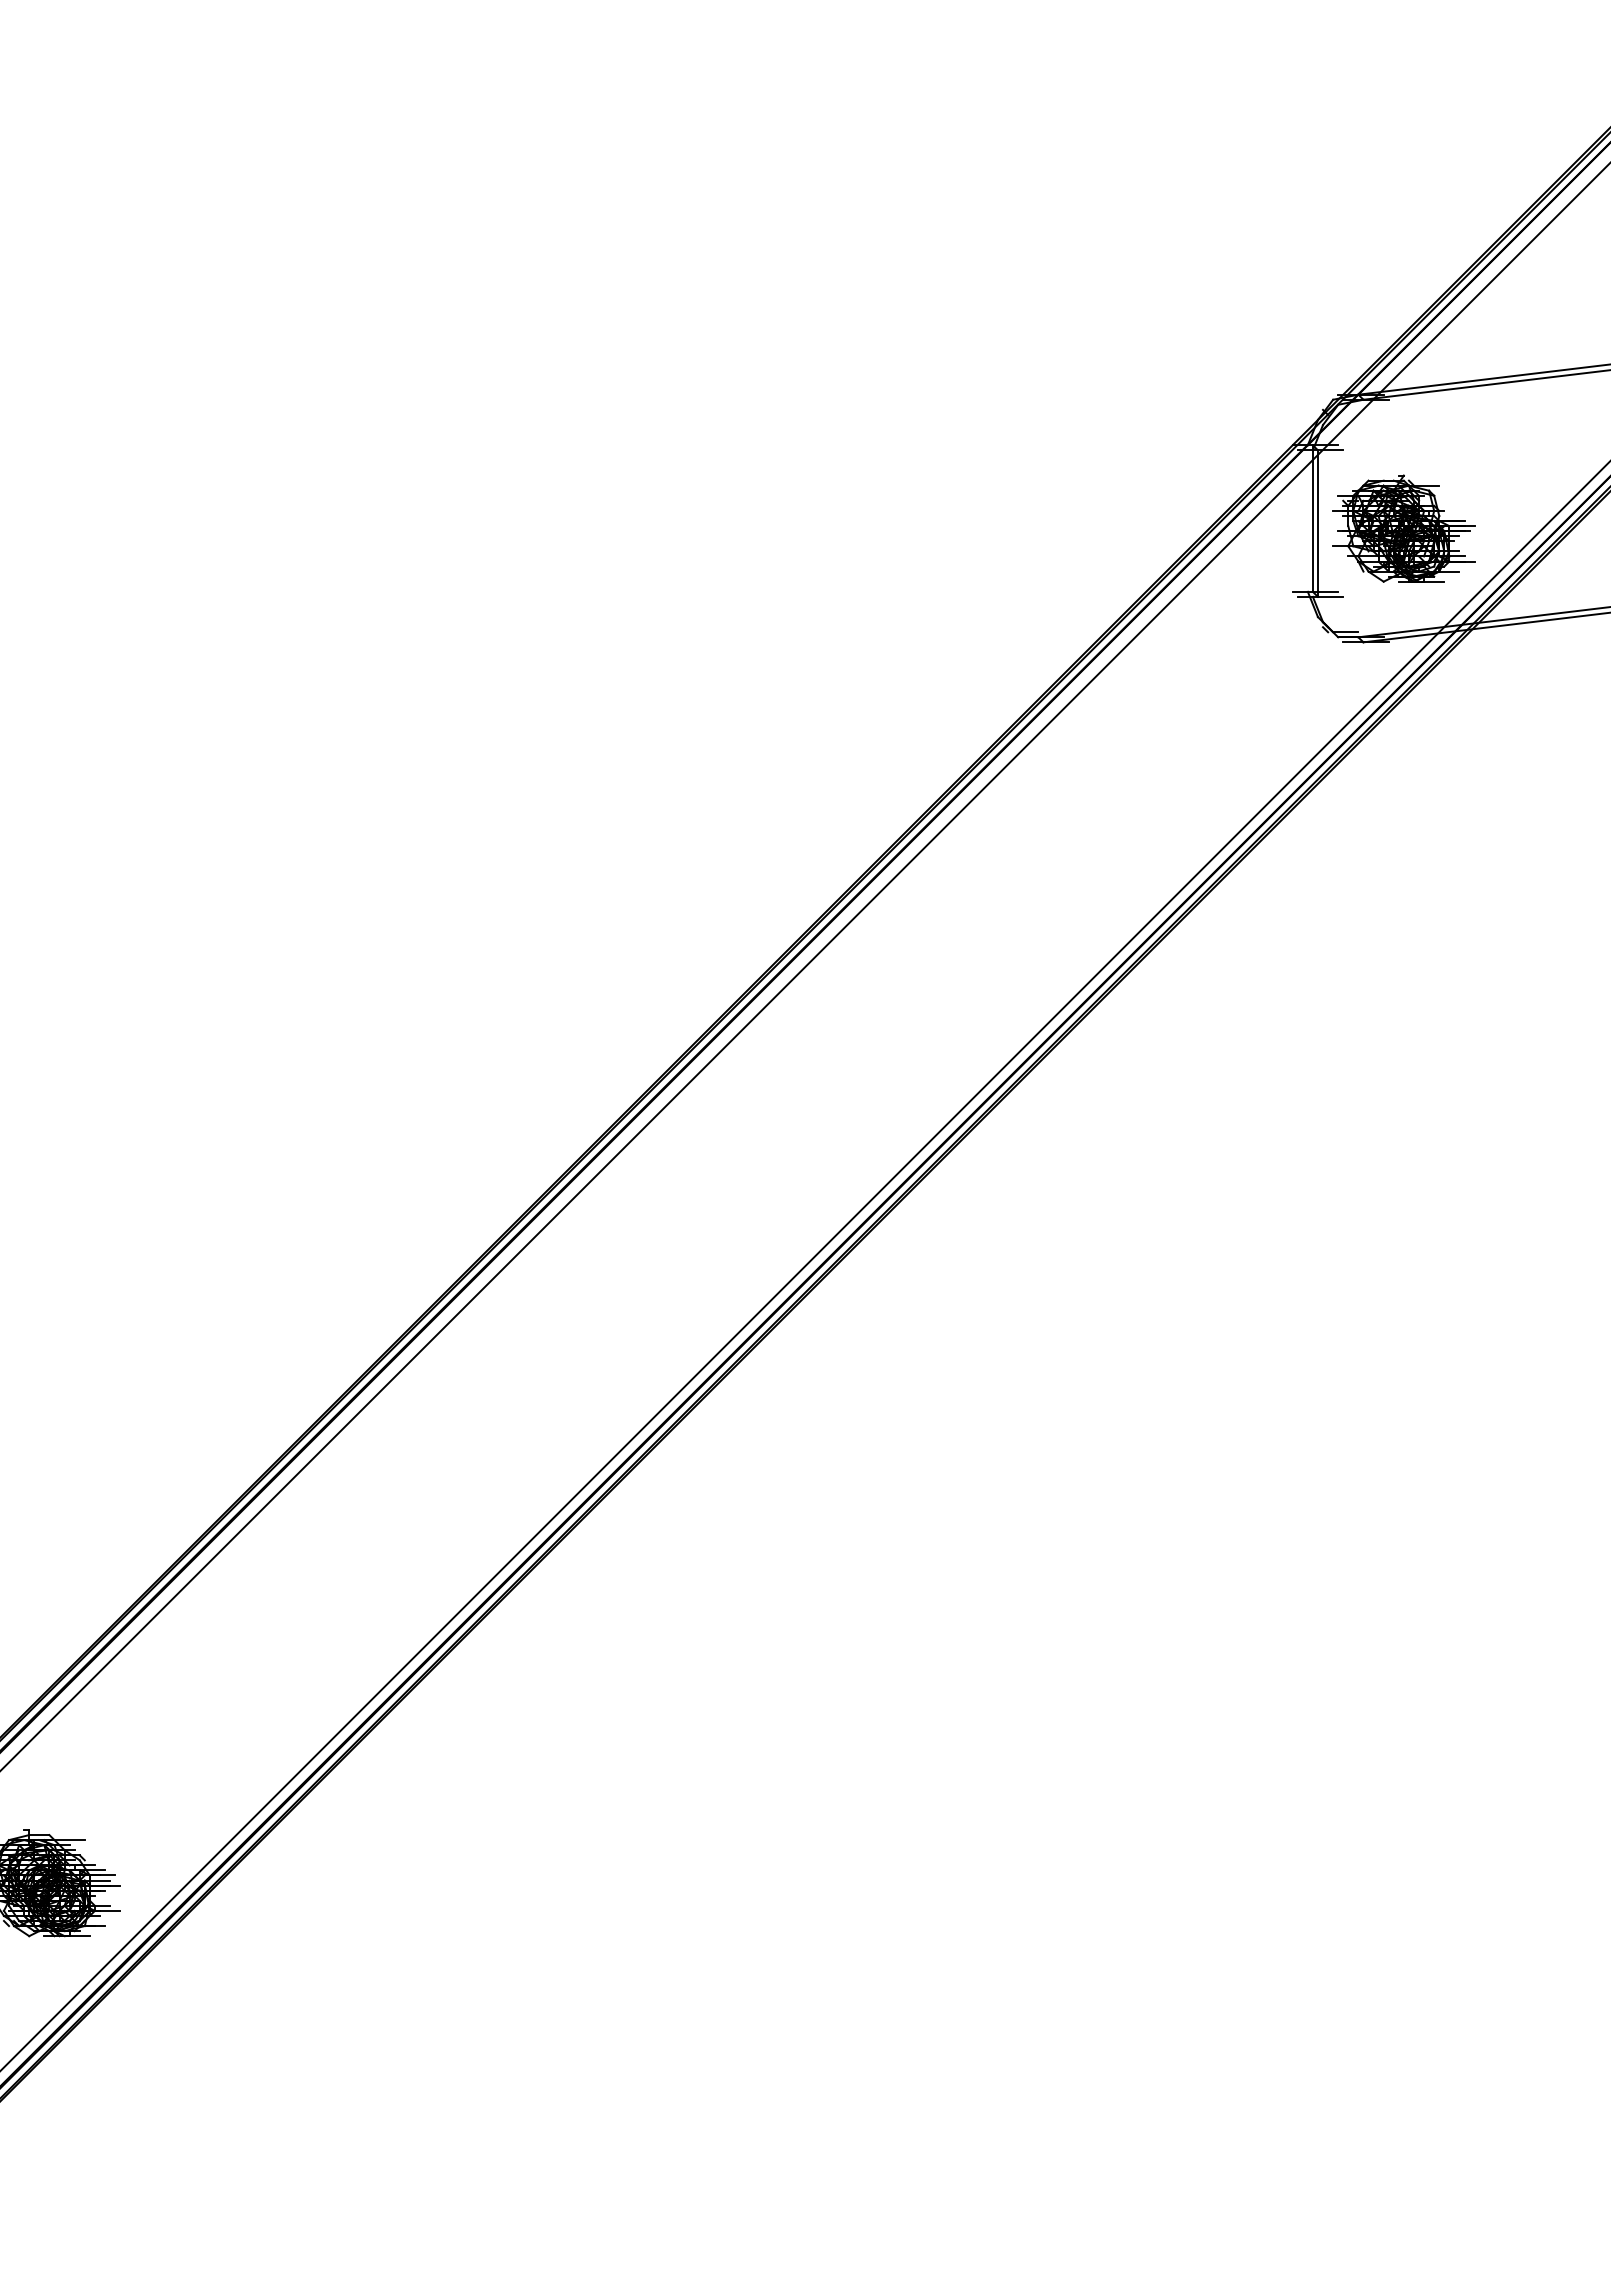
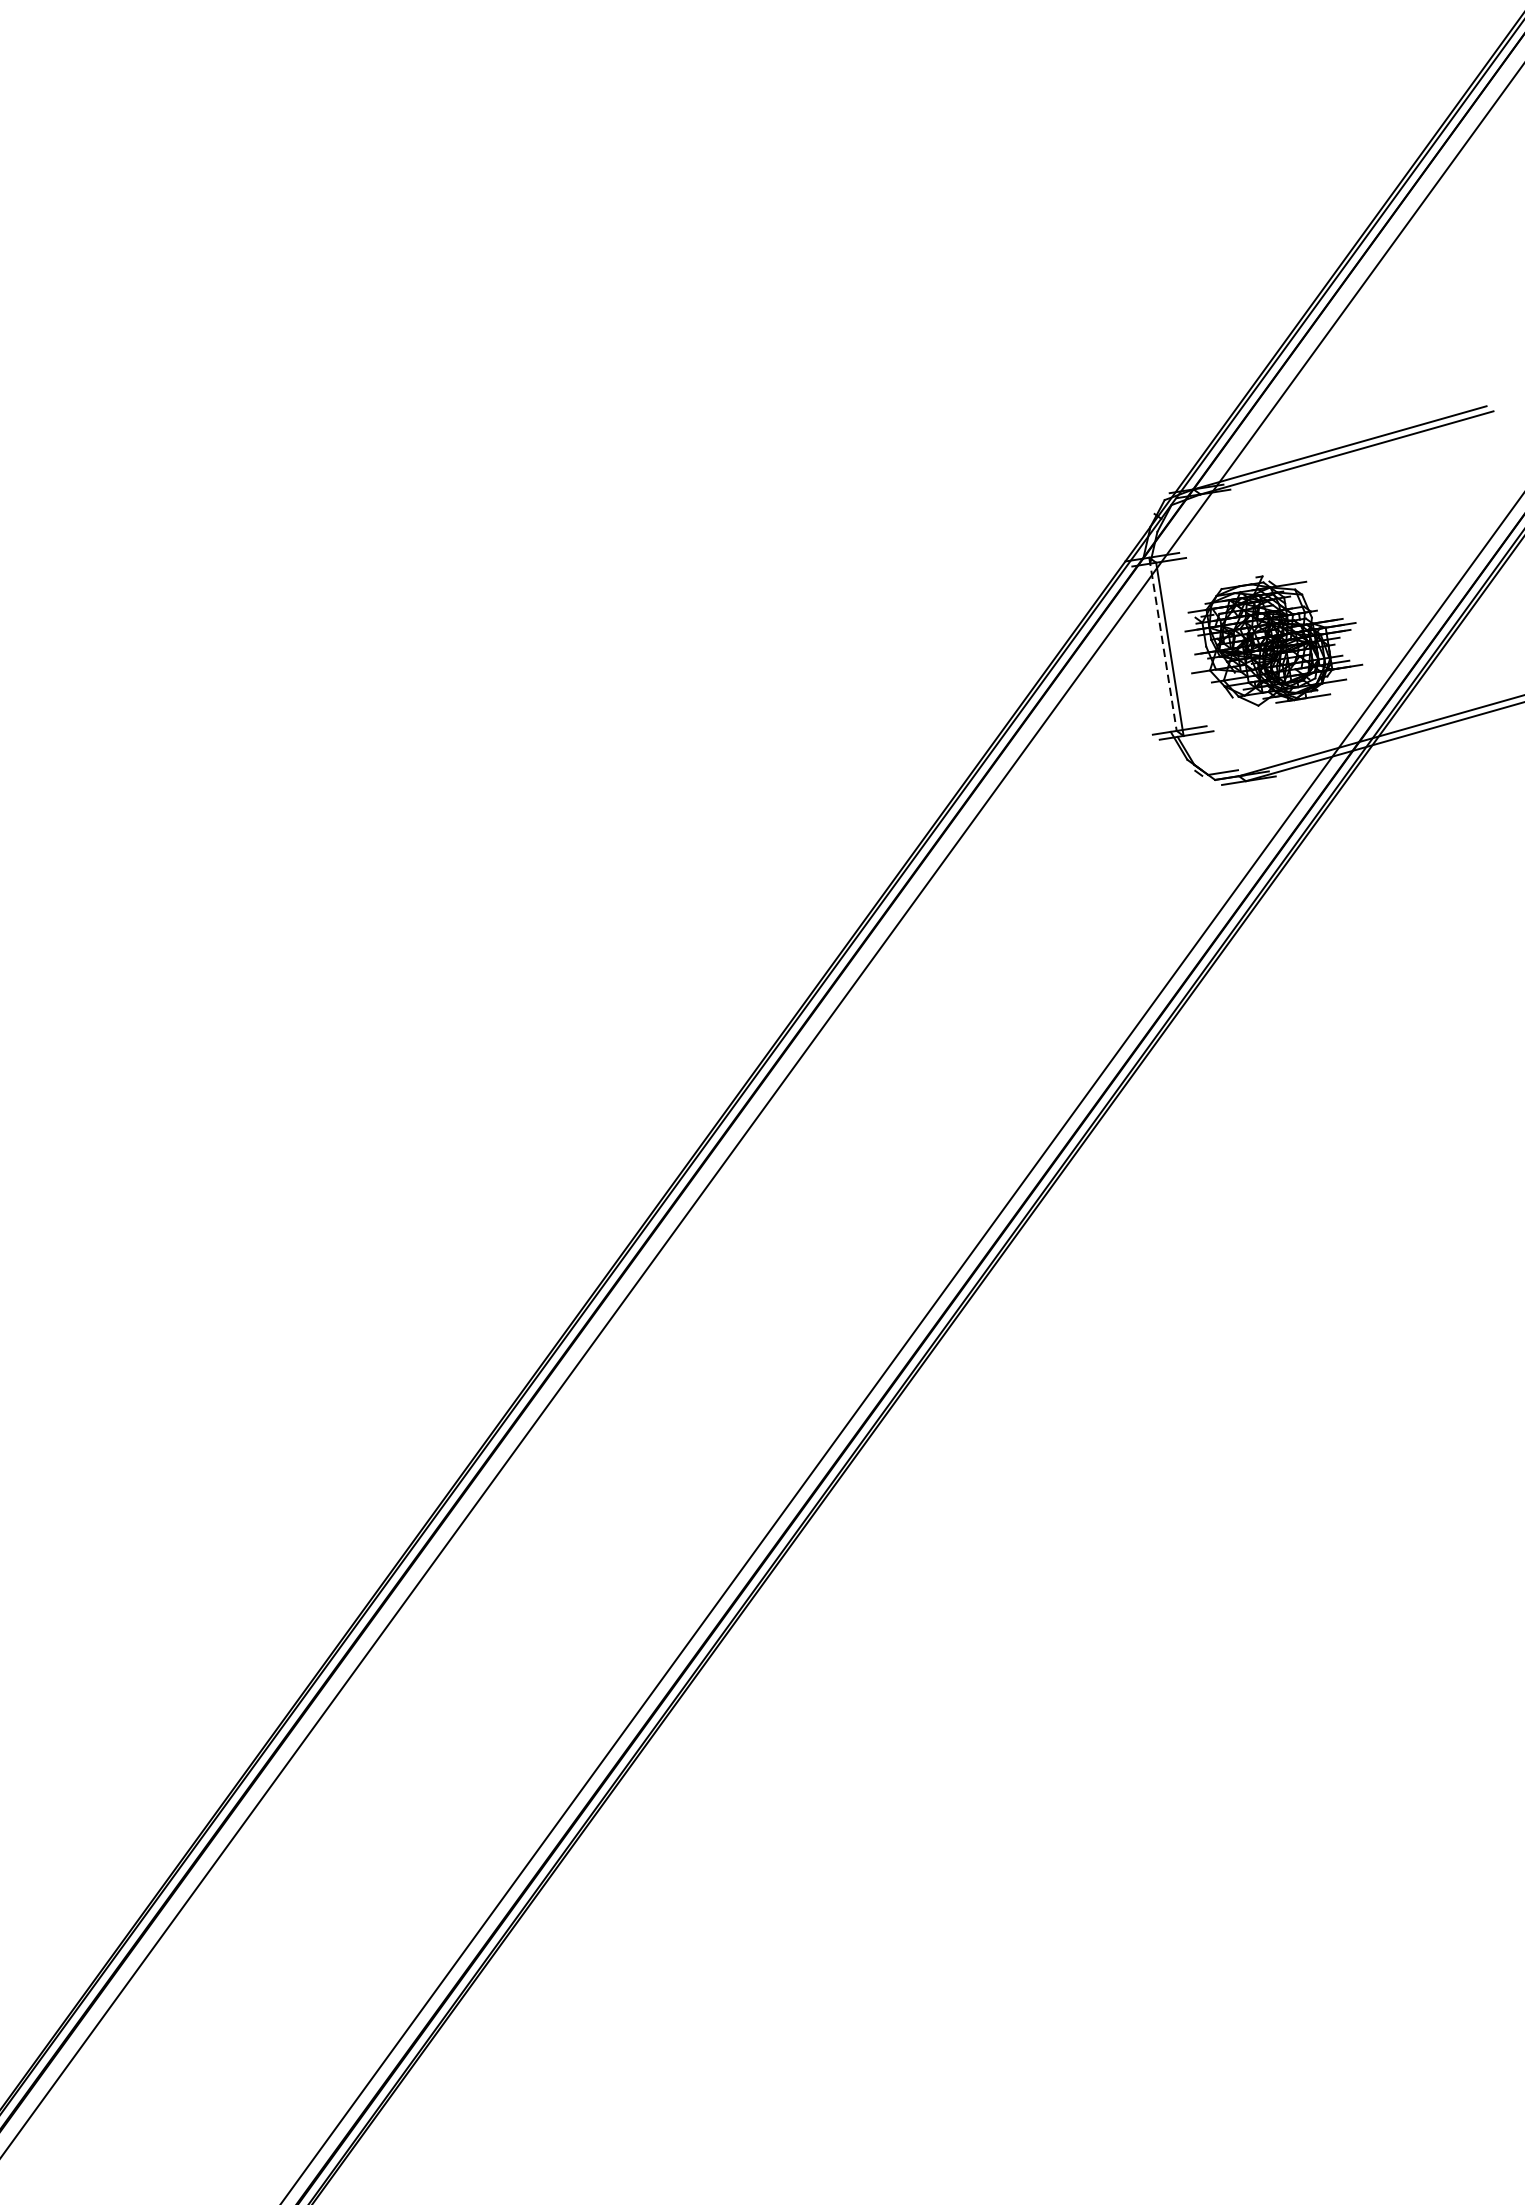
line: (1312, 519) -> (1162, 645), solid -> dashed

